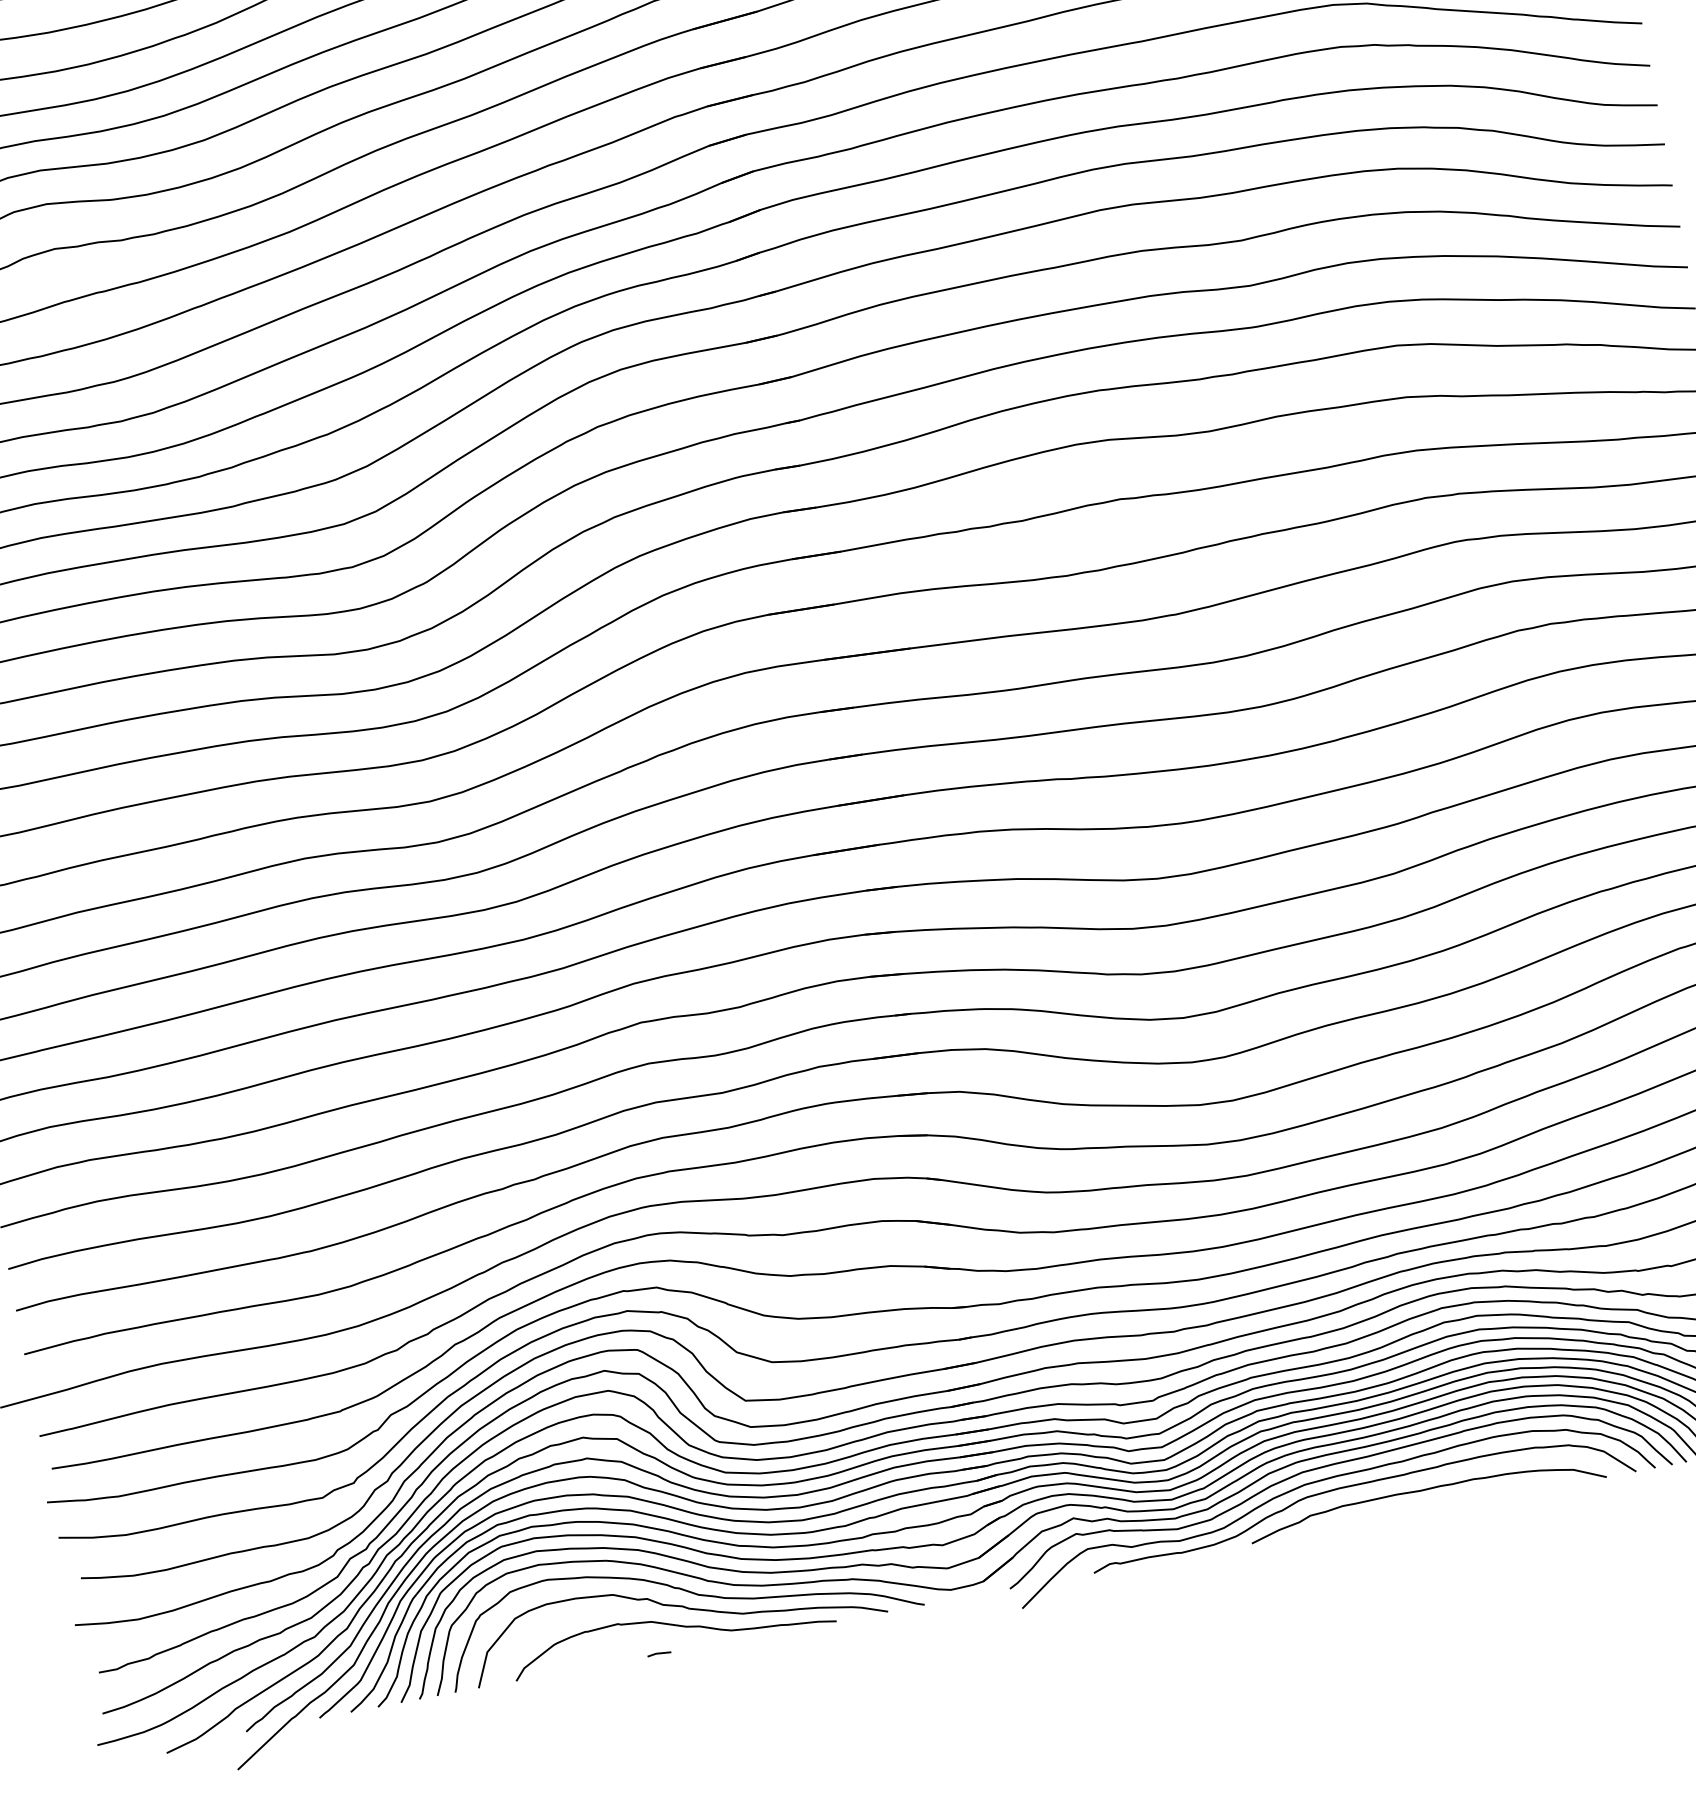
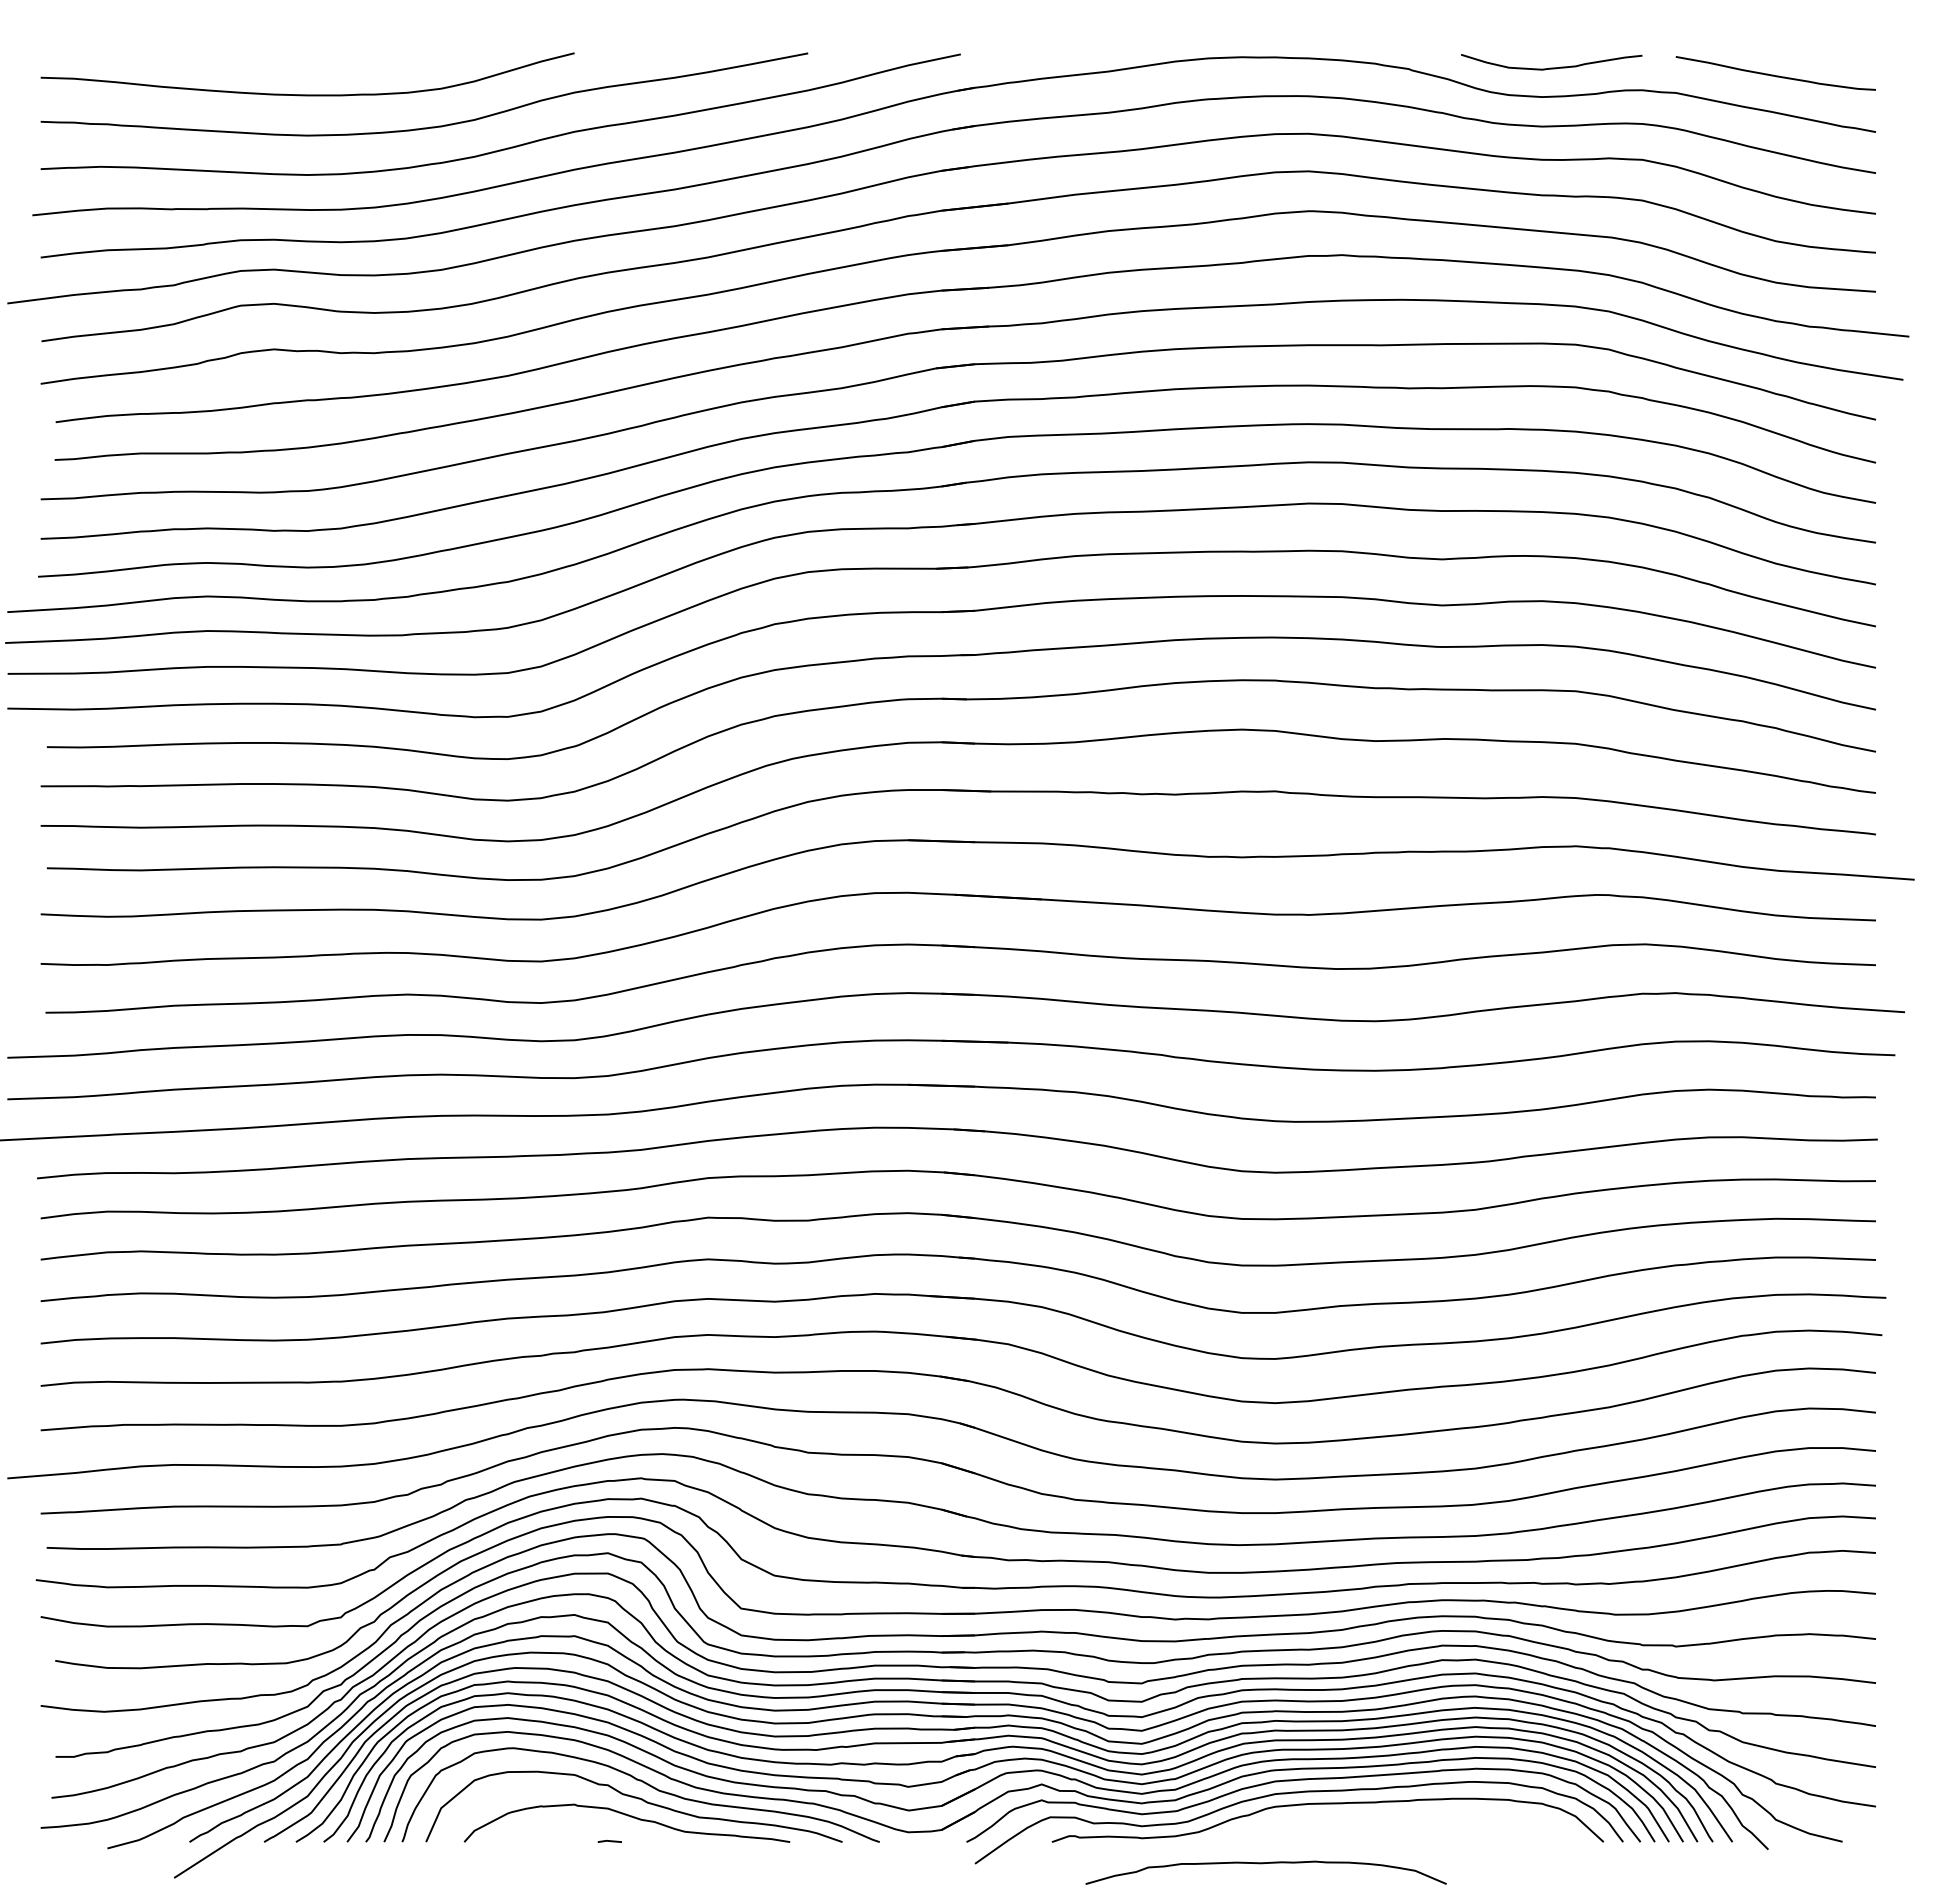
curve: (1423, 1491) -> (1263, 1864), moved

